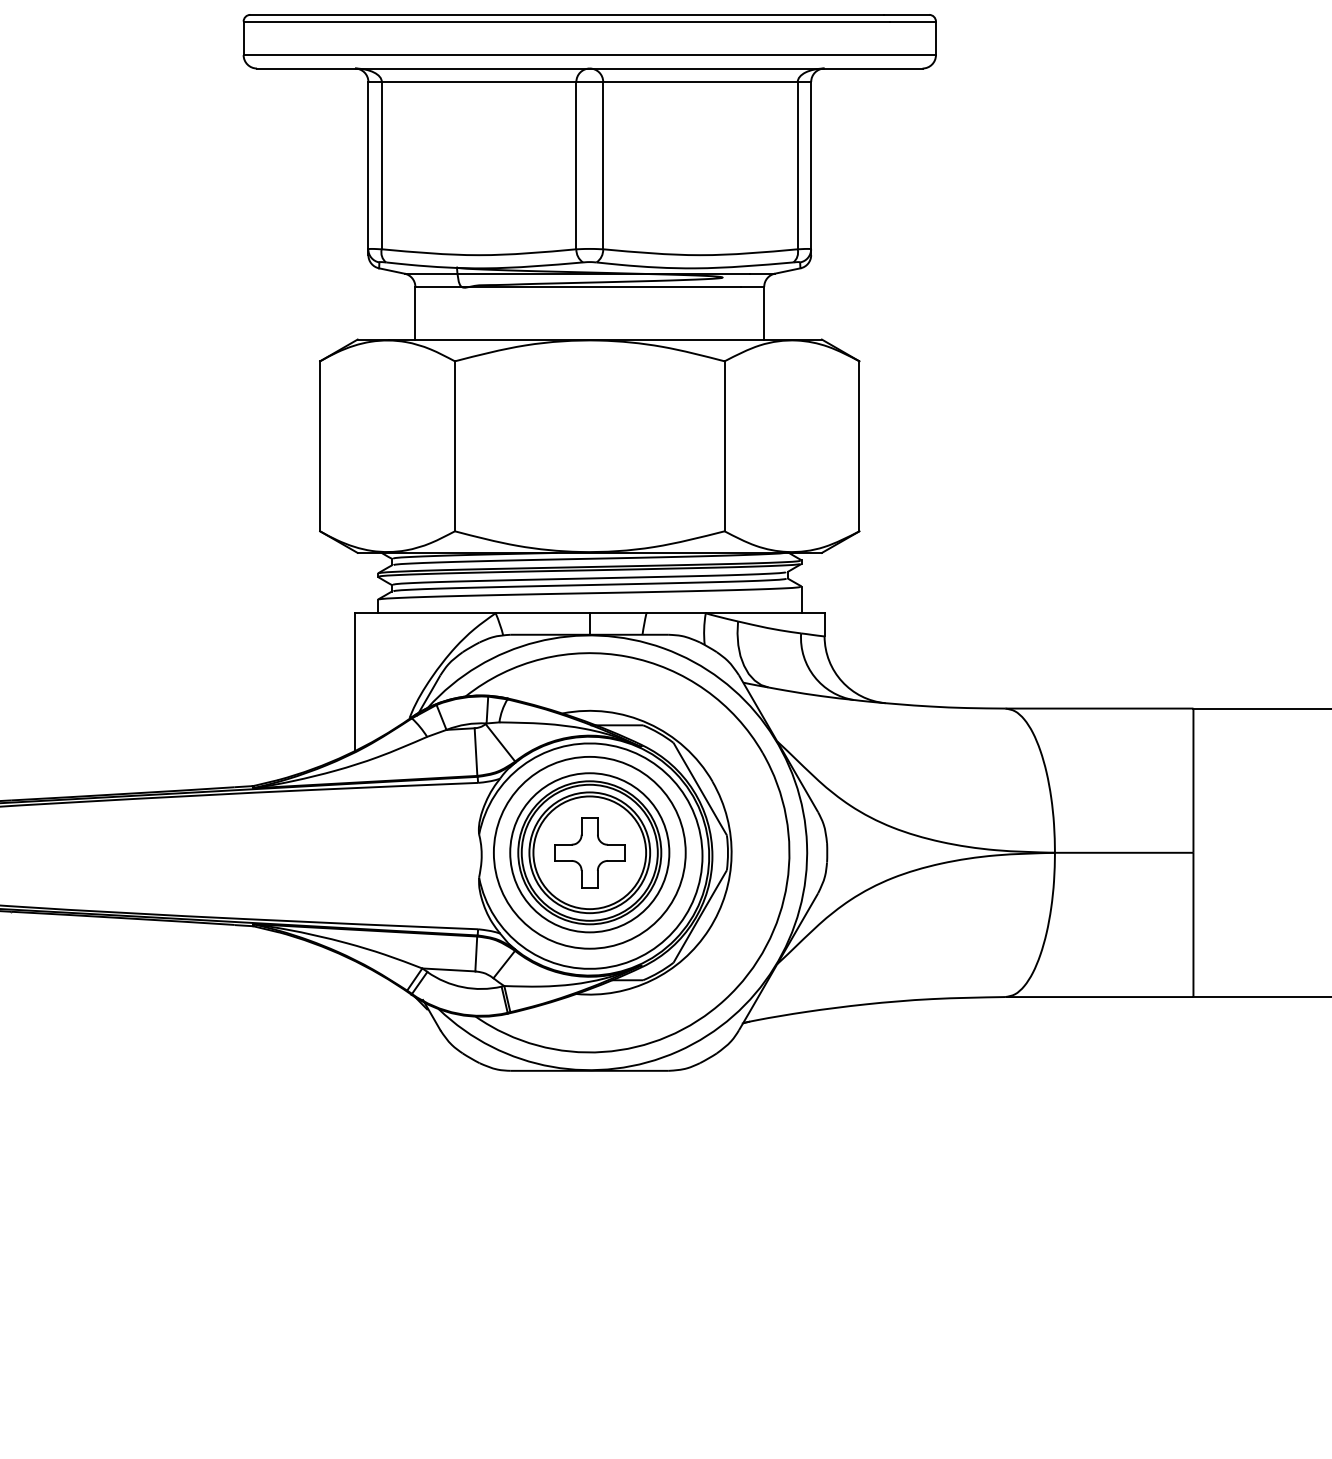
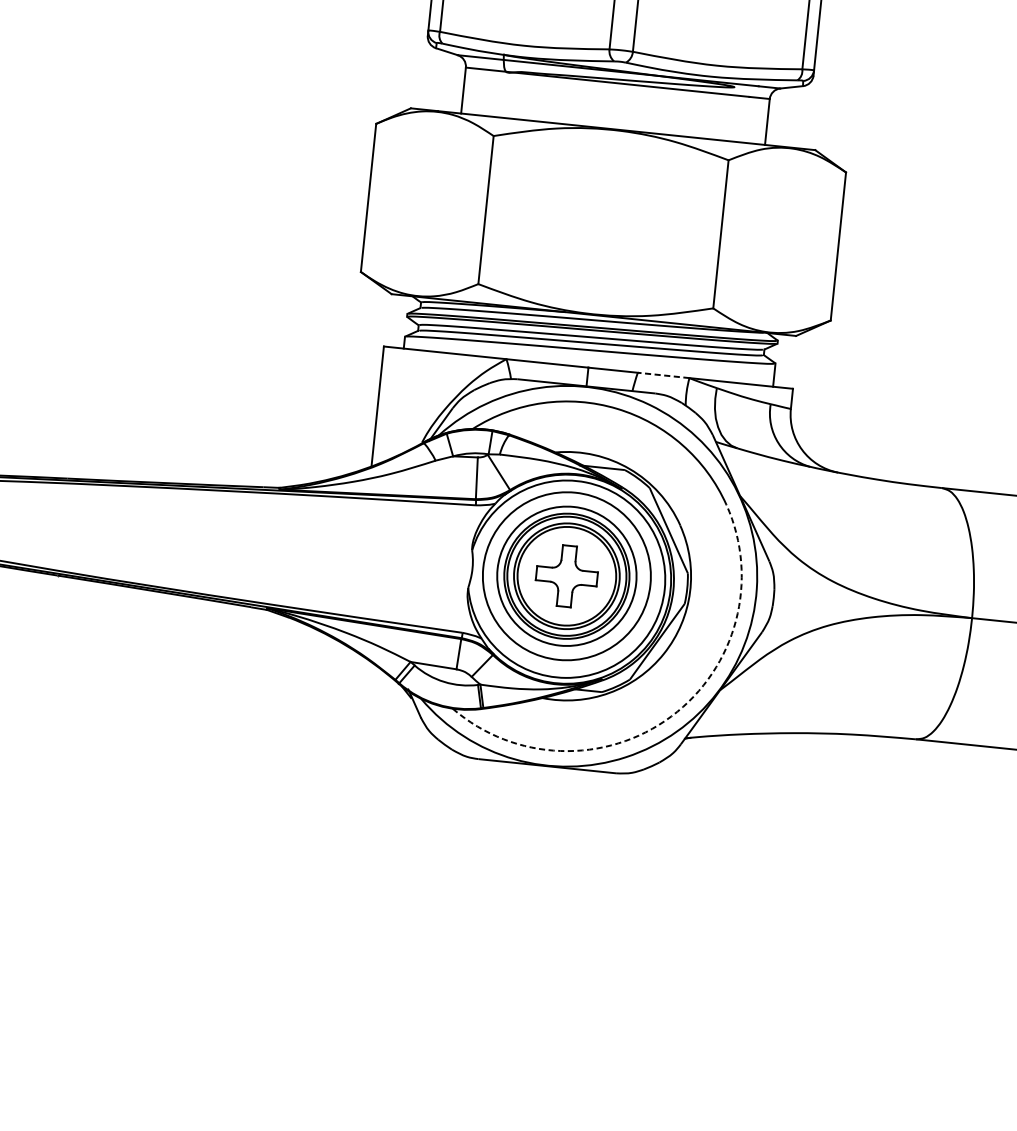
line: (676, 613) -> (663, 375), solid -> dashed
arc: (724, 999) -> (671, 716), solid -> dashed

